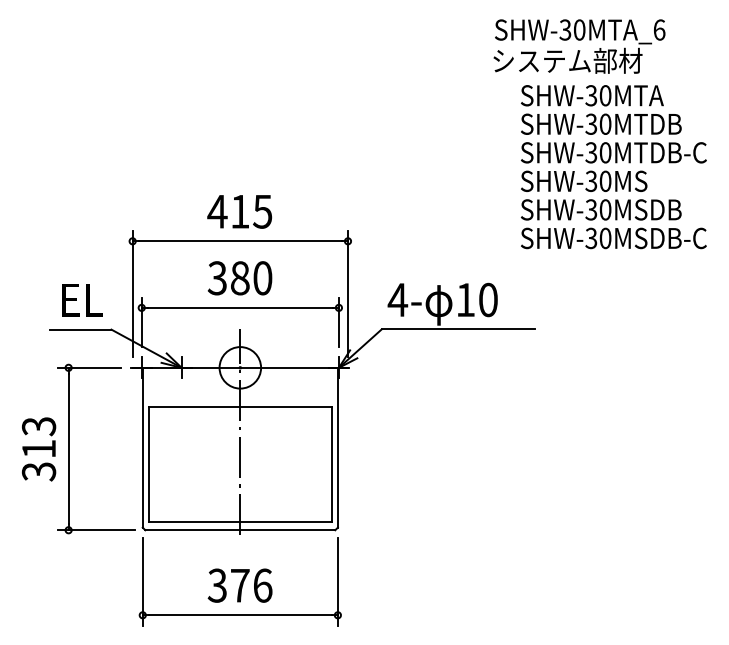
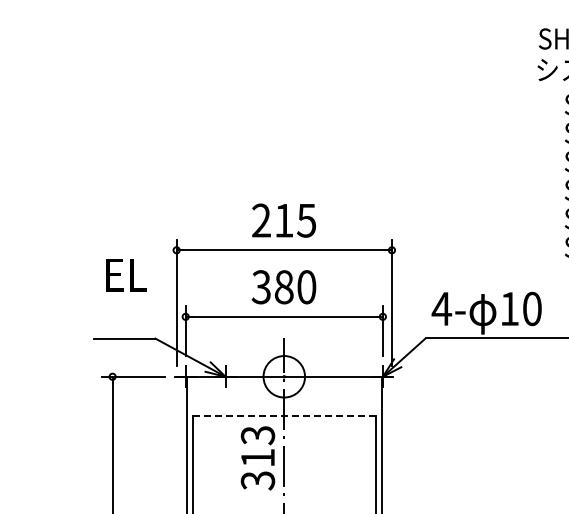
text: (217, 211) -> (261, 220), 415 -> 215
text: (82, 300) -> (126, 275), moved
line: (240, 407) -> (284, 416), solid -> dashed
text: (39, 449) -> (258, 458), moved

